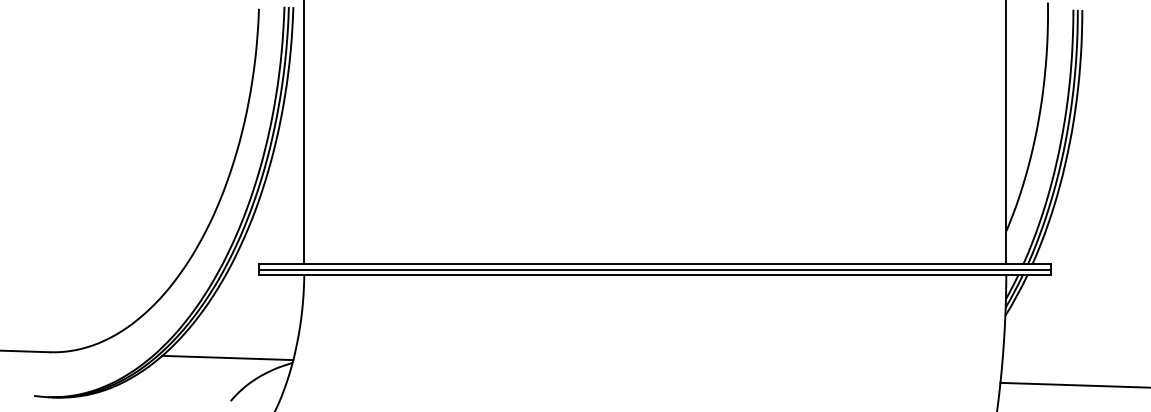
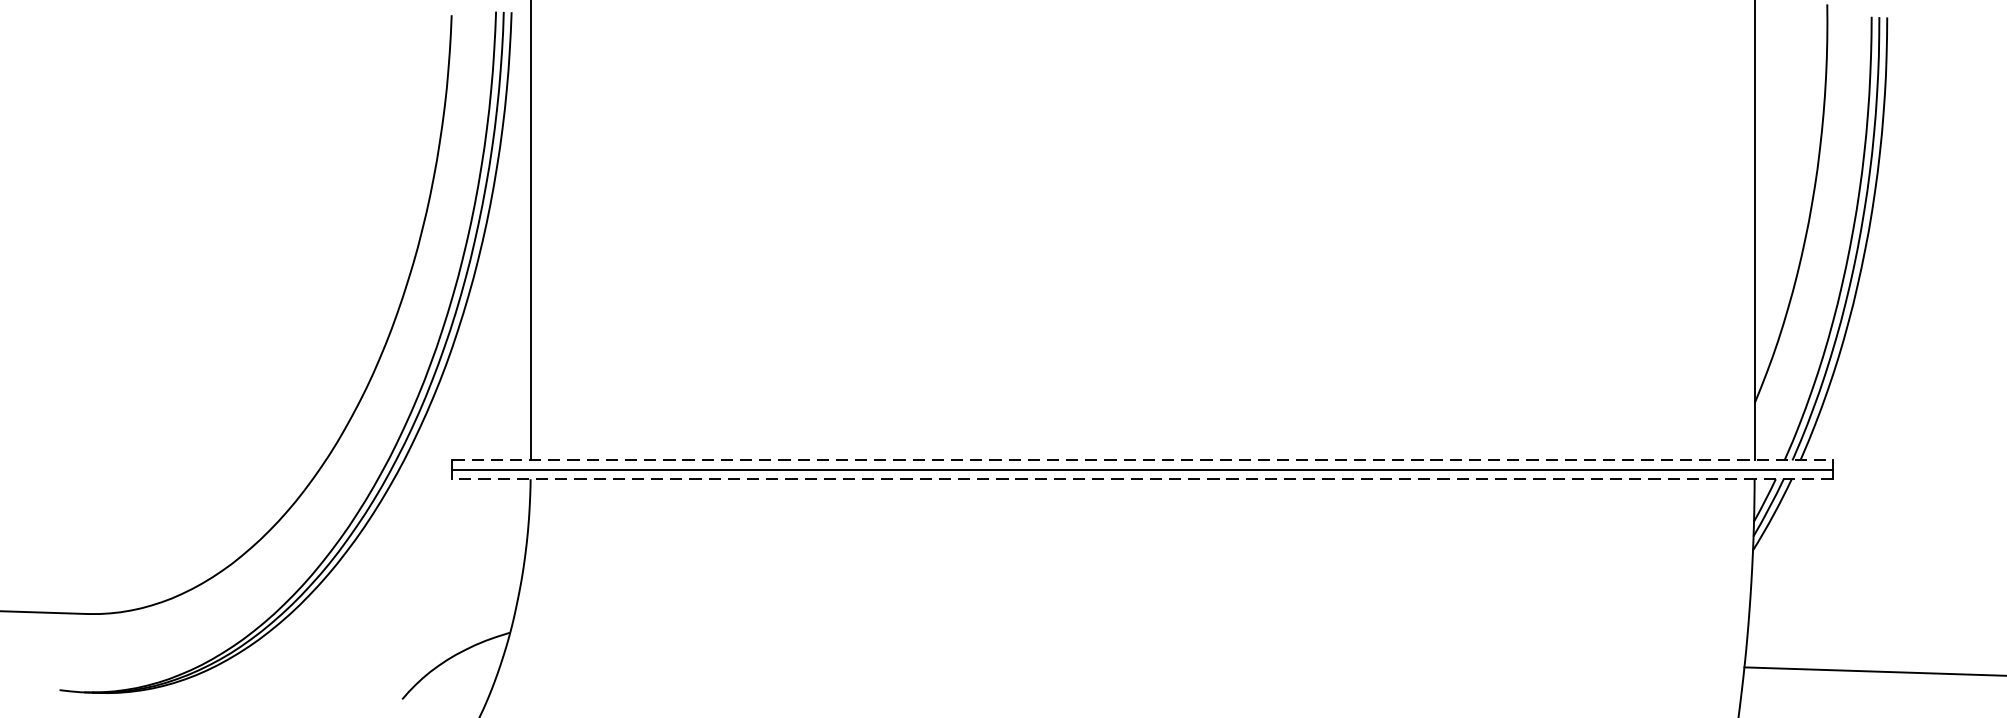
line: (655, 264) -> (1142, 461), solid -> dashed
line: (655, 274) -> (1142, 478), solid -> dashed
line: (227, 357) -> (396, 623), removed

